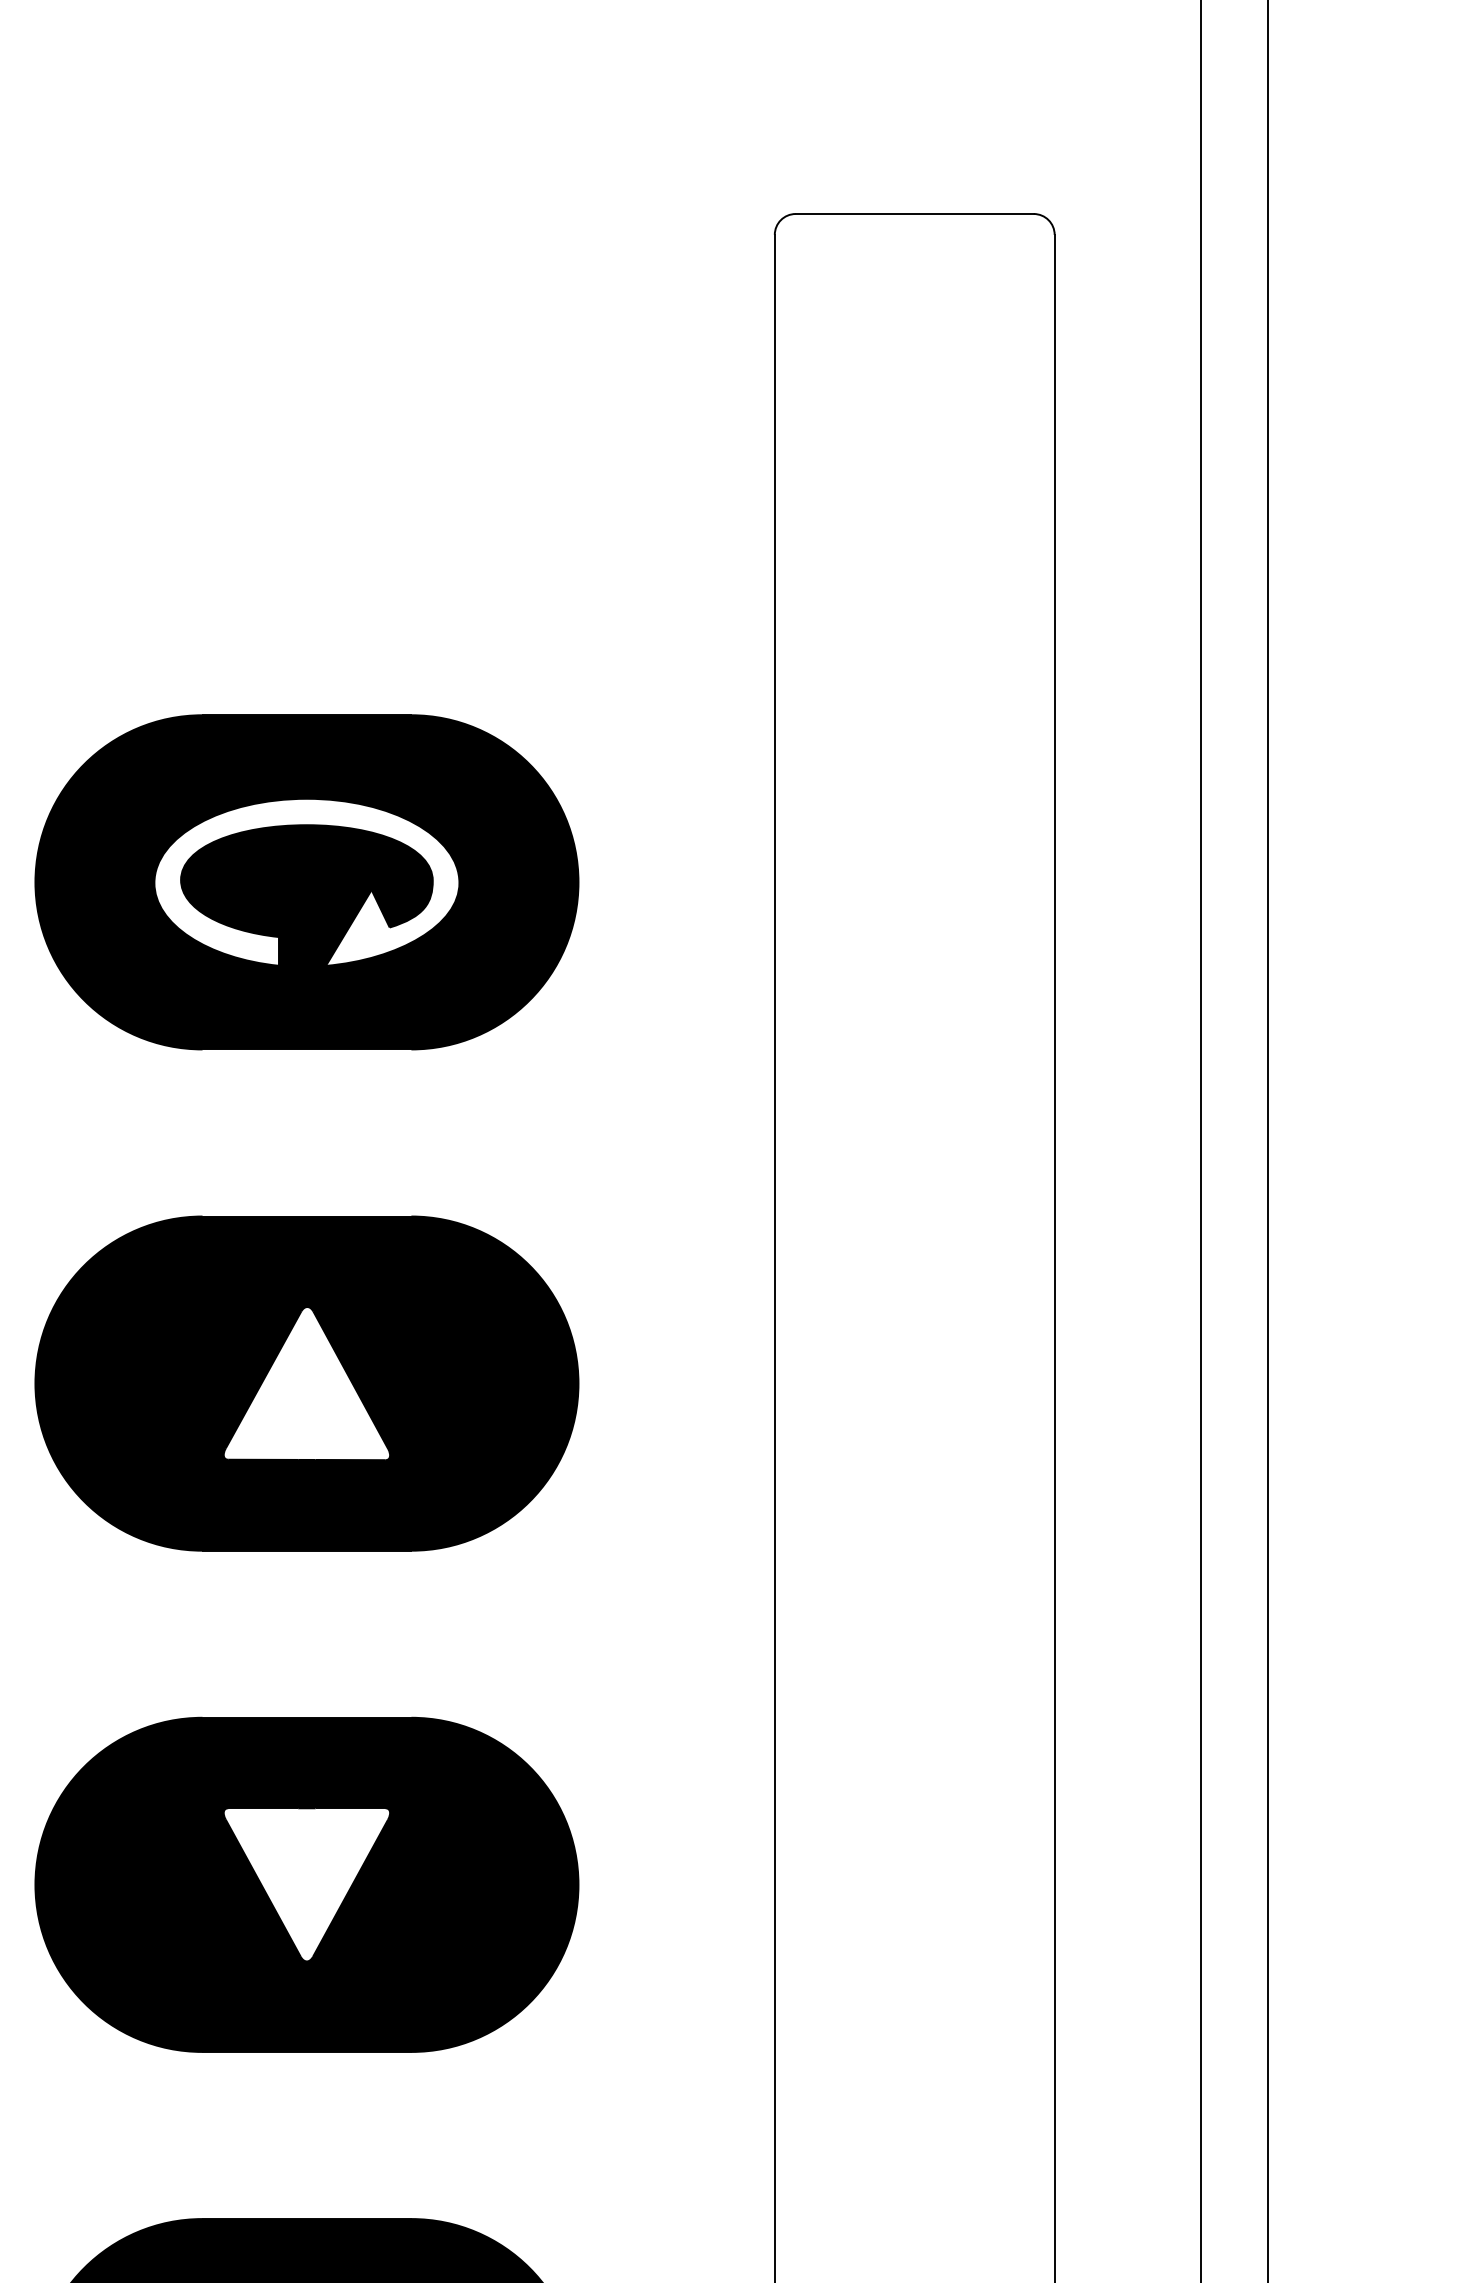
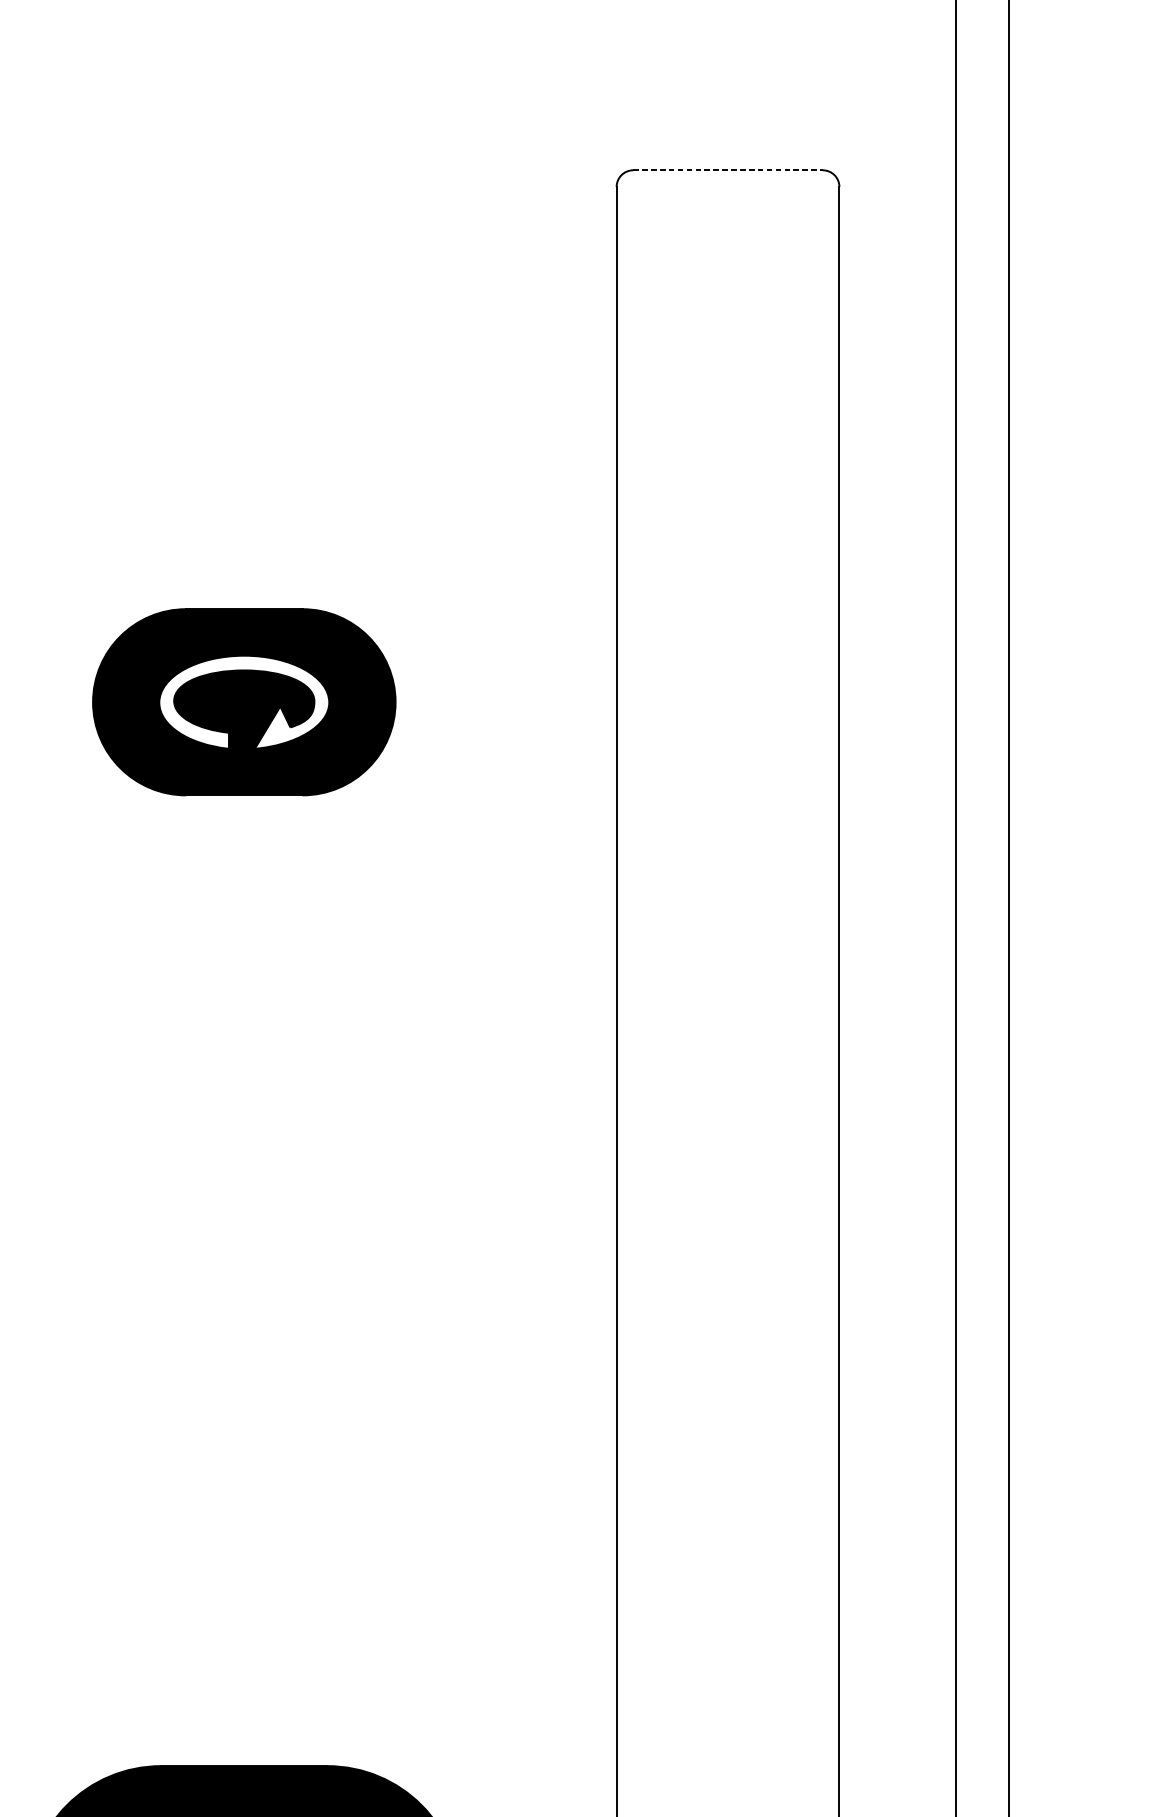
line: (915, 214) -> (728, 170), solid -> dashed
part: (306, 882) -> (243, 702), size x0.7
part: (306, 1383) -> (243, 1101), removed
part: (306, 1884) -> (243, 1499), removed

